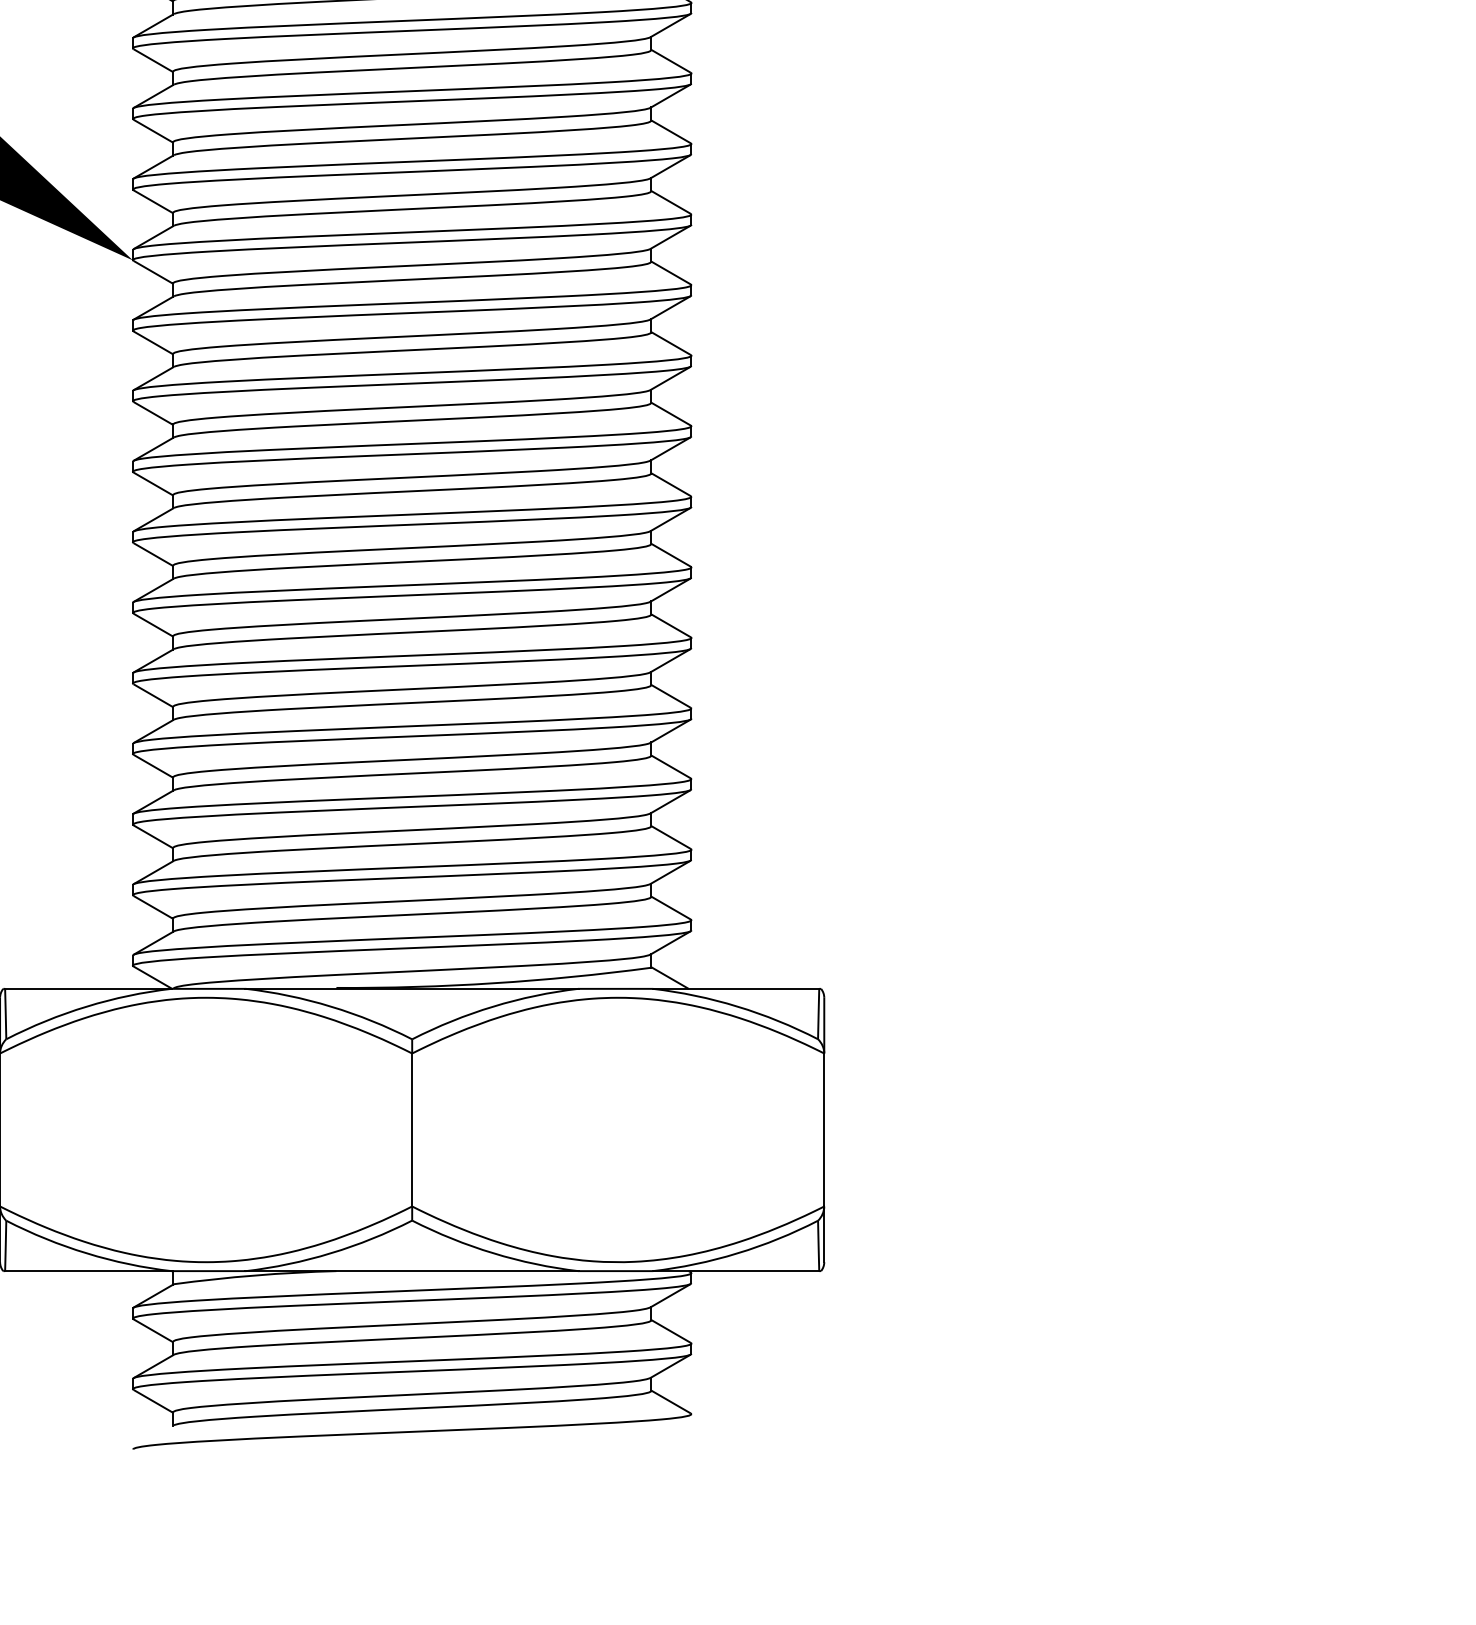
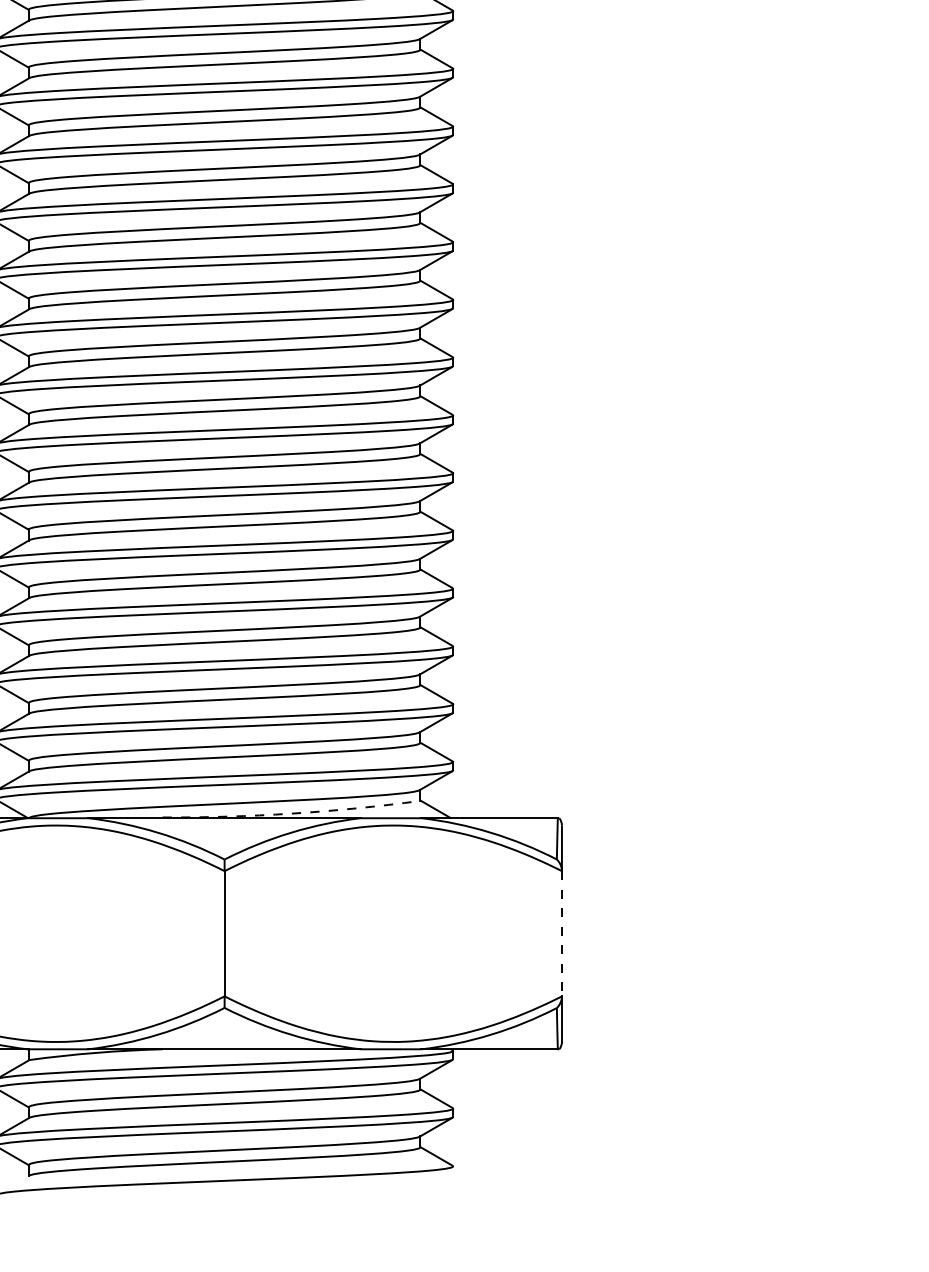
arc: (494, 983) -> (291, 813), solid -> dashed
line: (824, 1130) -> (562, 934), solid -> dashed

